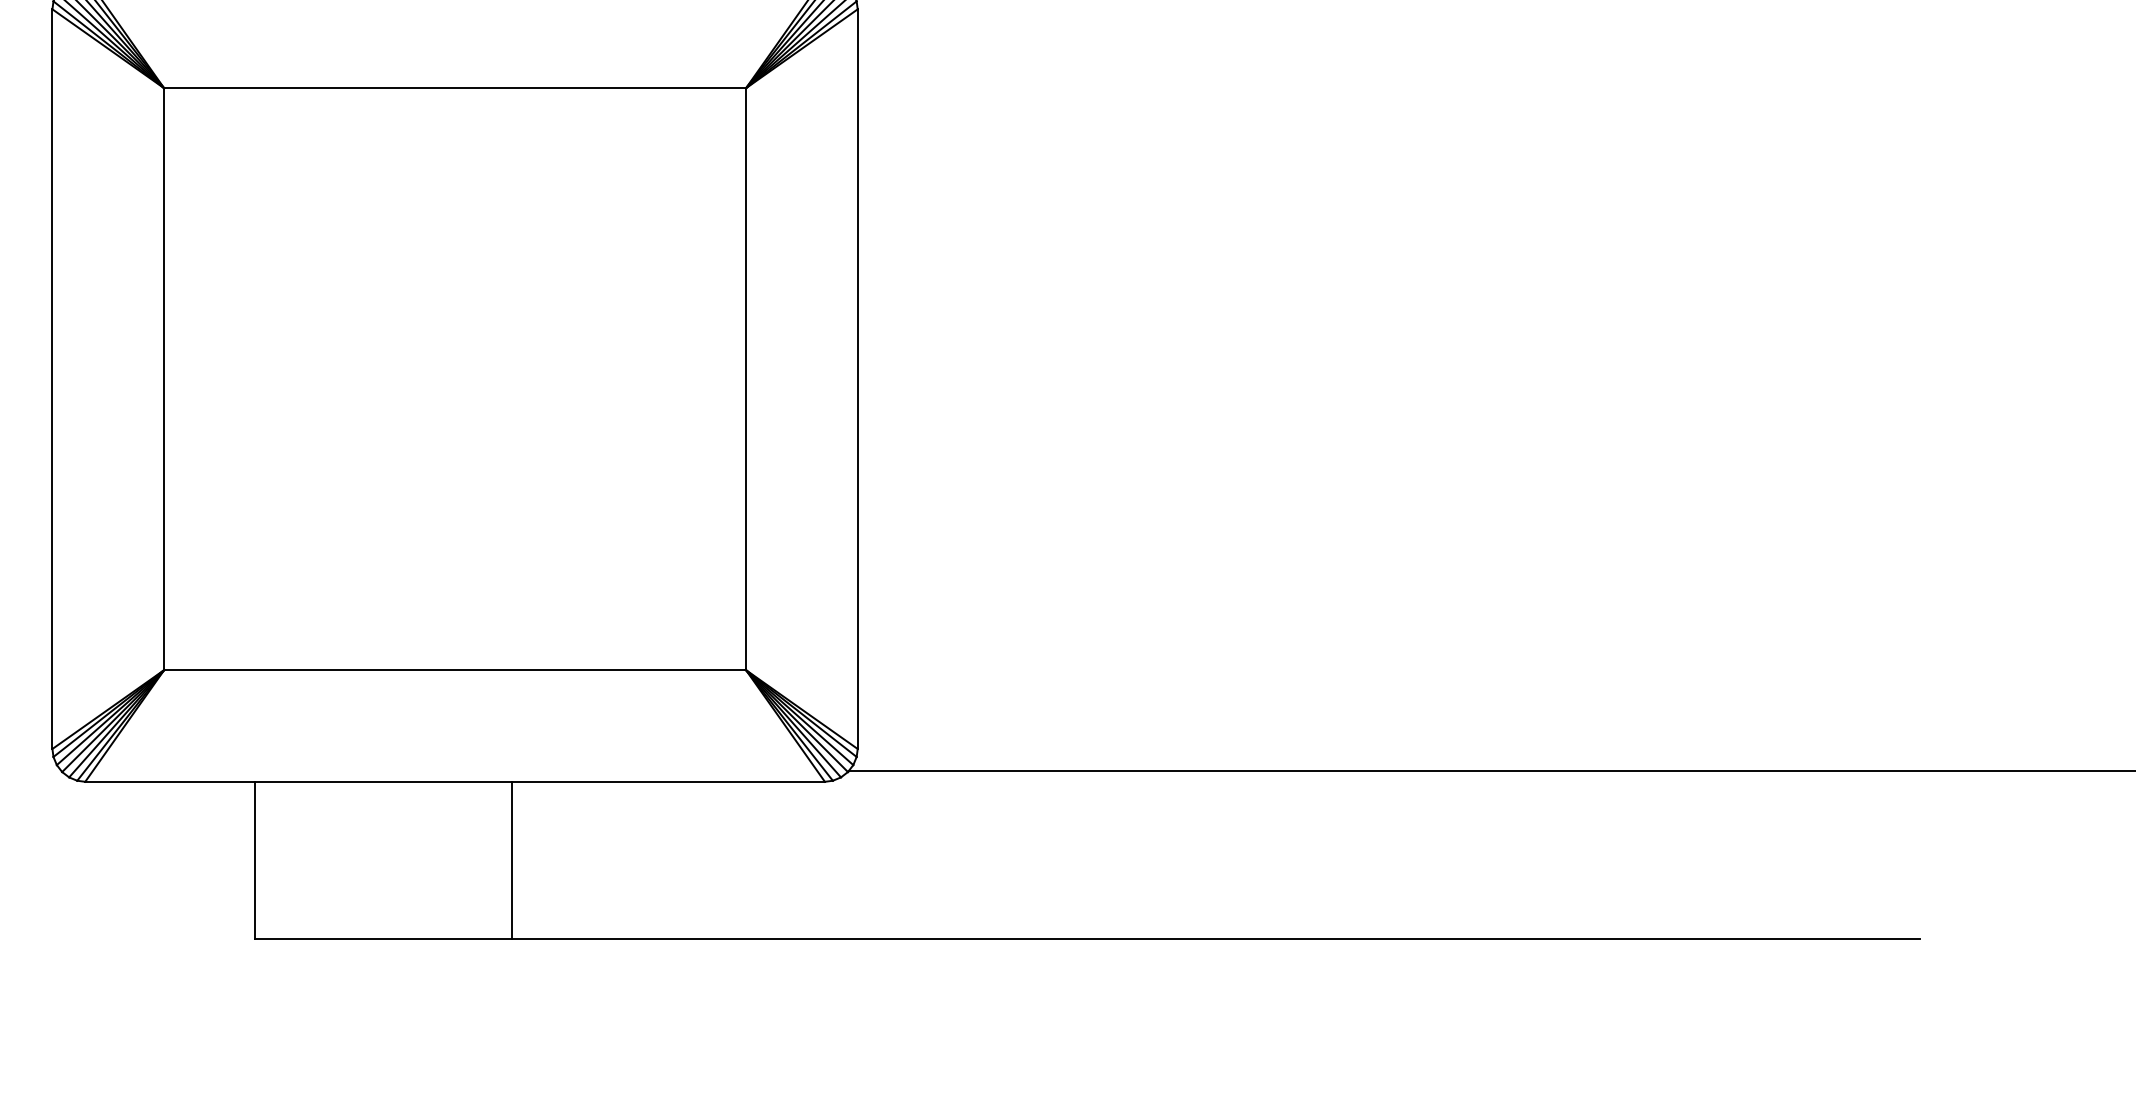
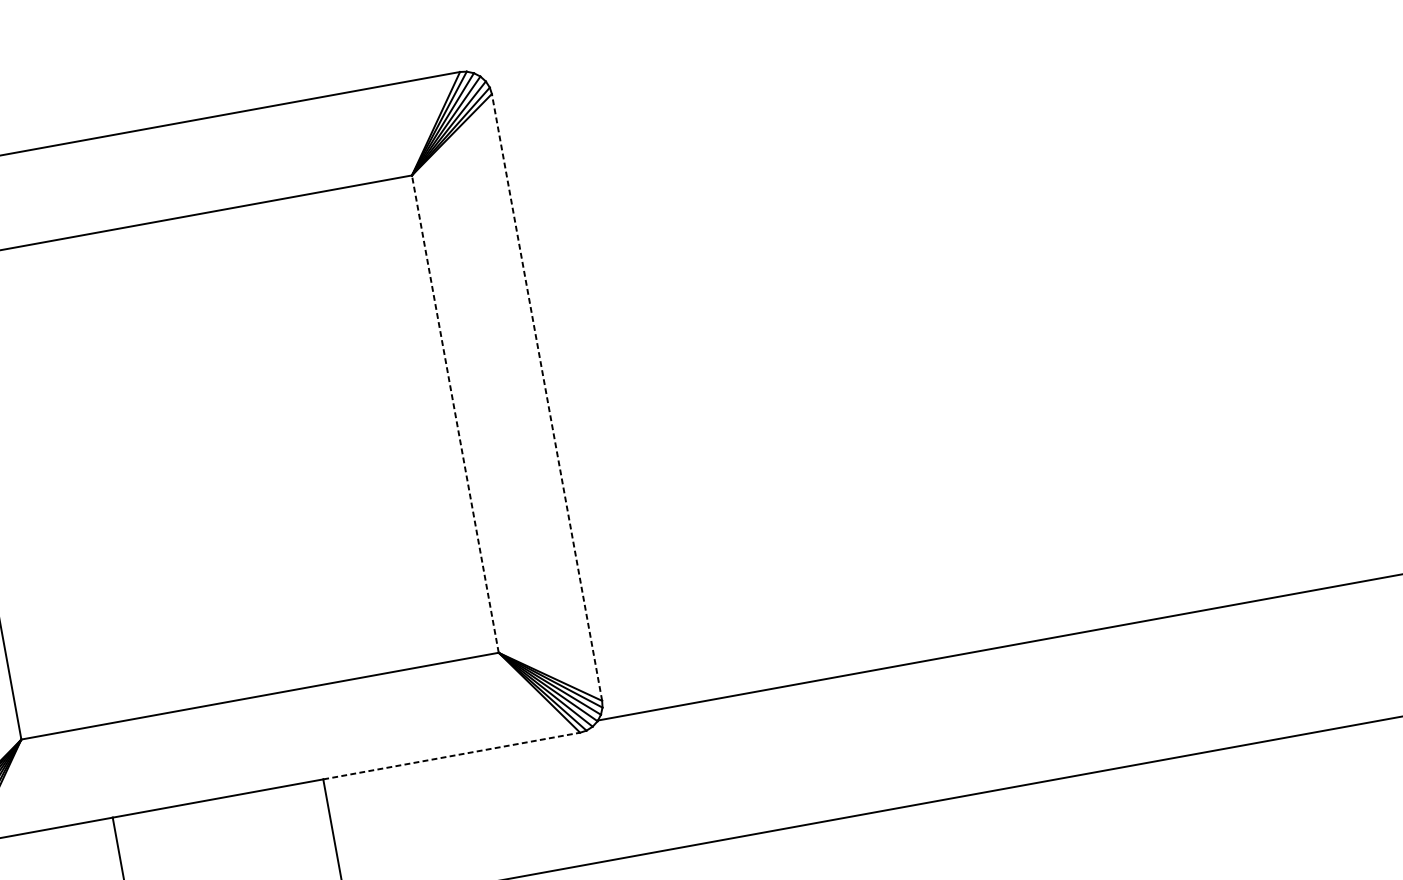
line: (745, 379) -> (455, 414), solid -> dashed
line: (857, 379) -> (546, 397), solid -> dashed
line: (668, 781) -> (451, 755), solid -> dashed

